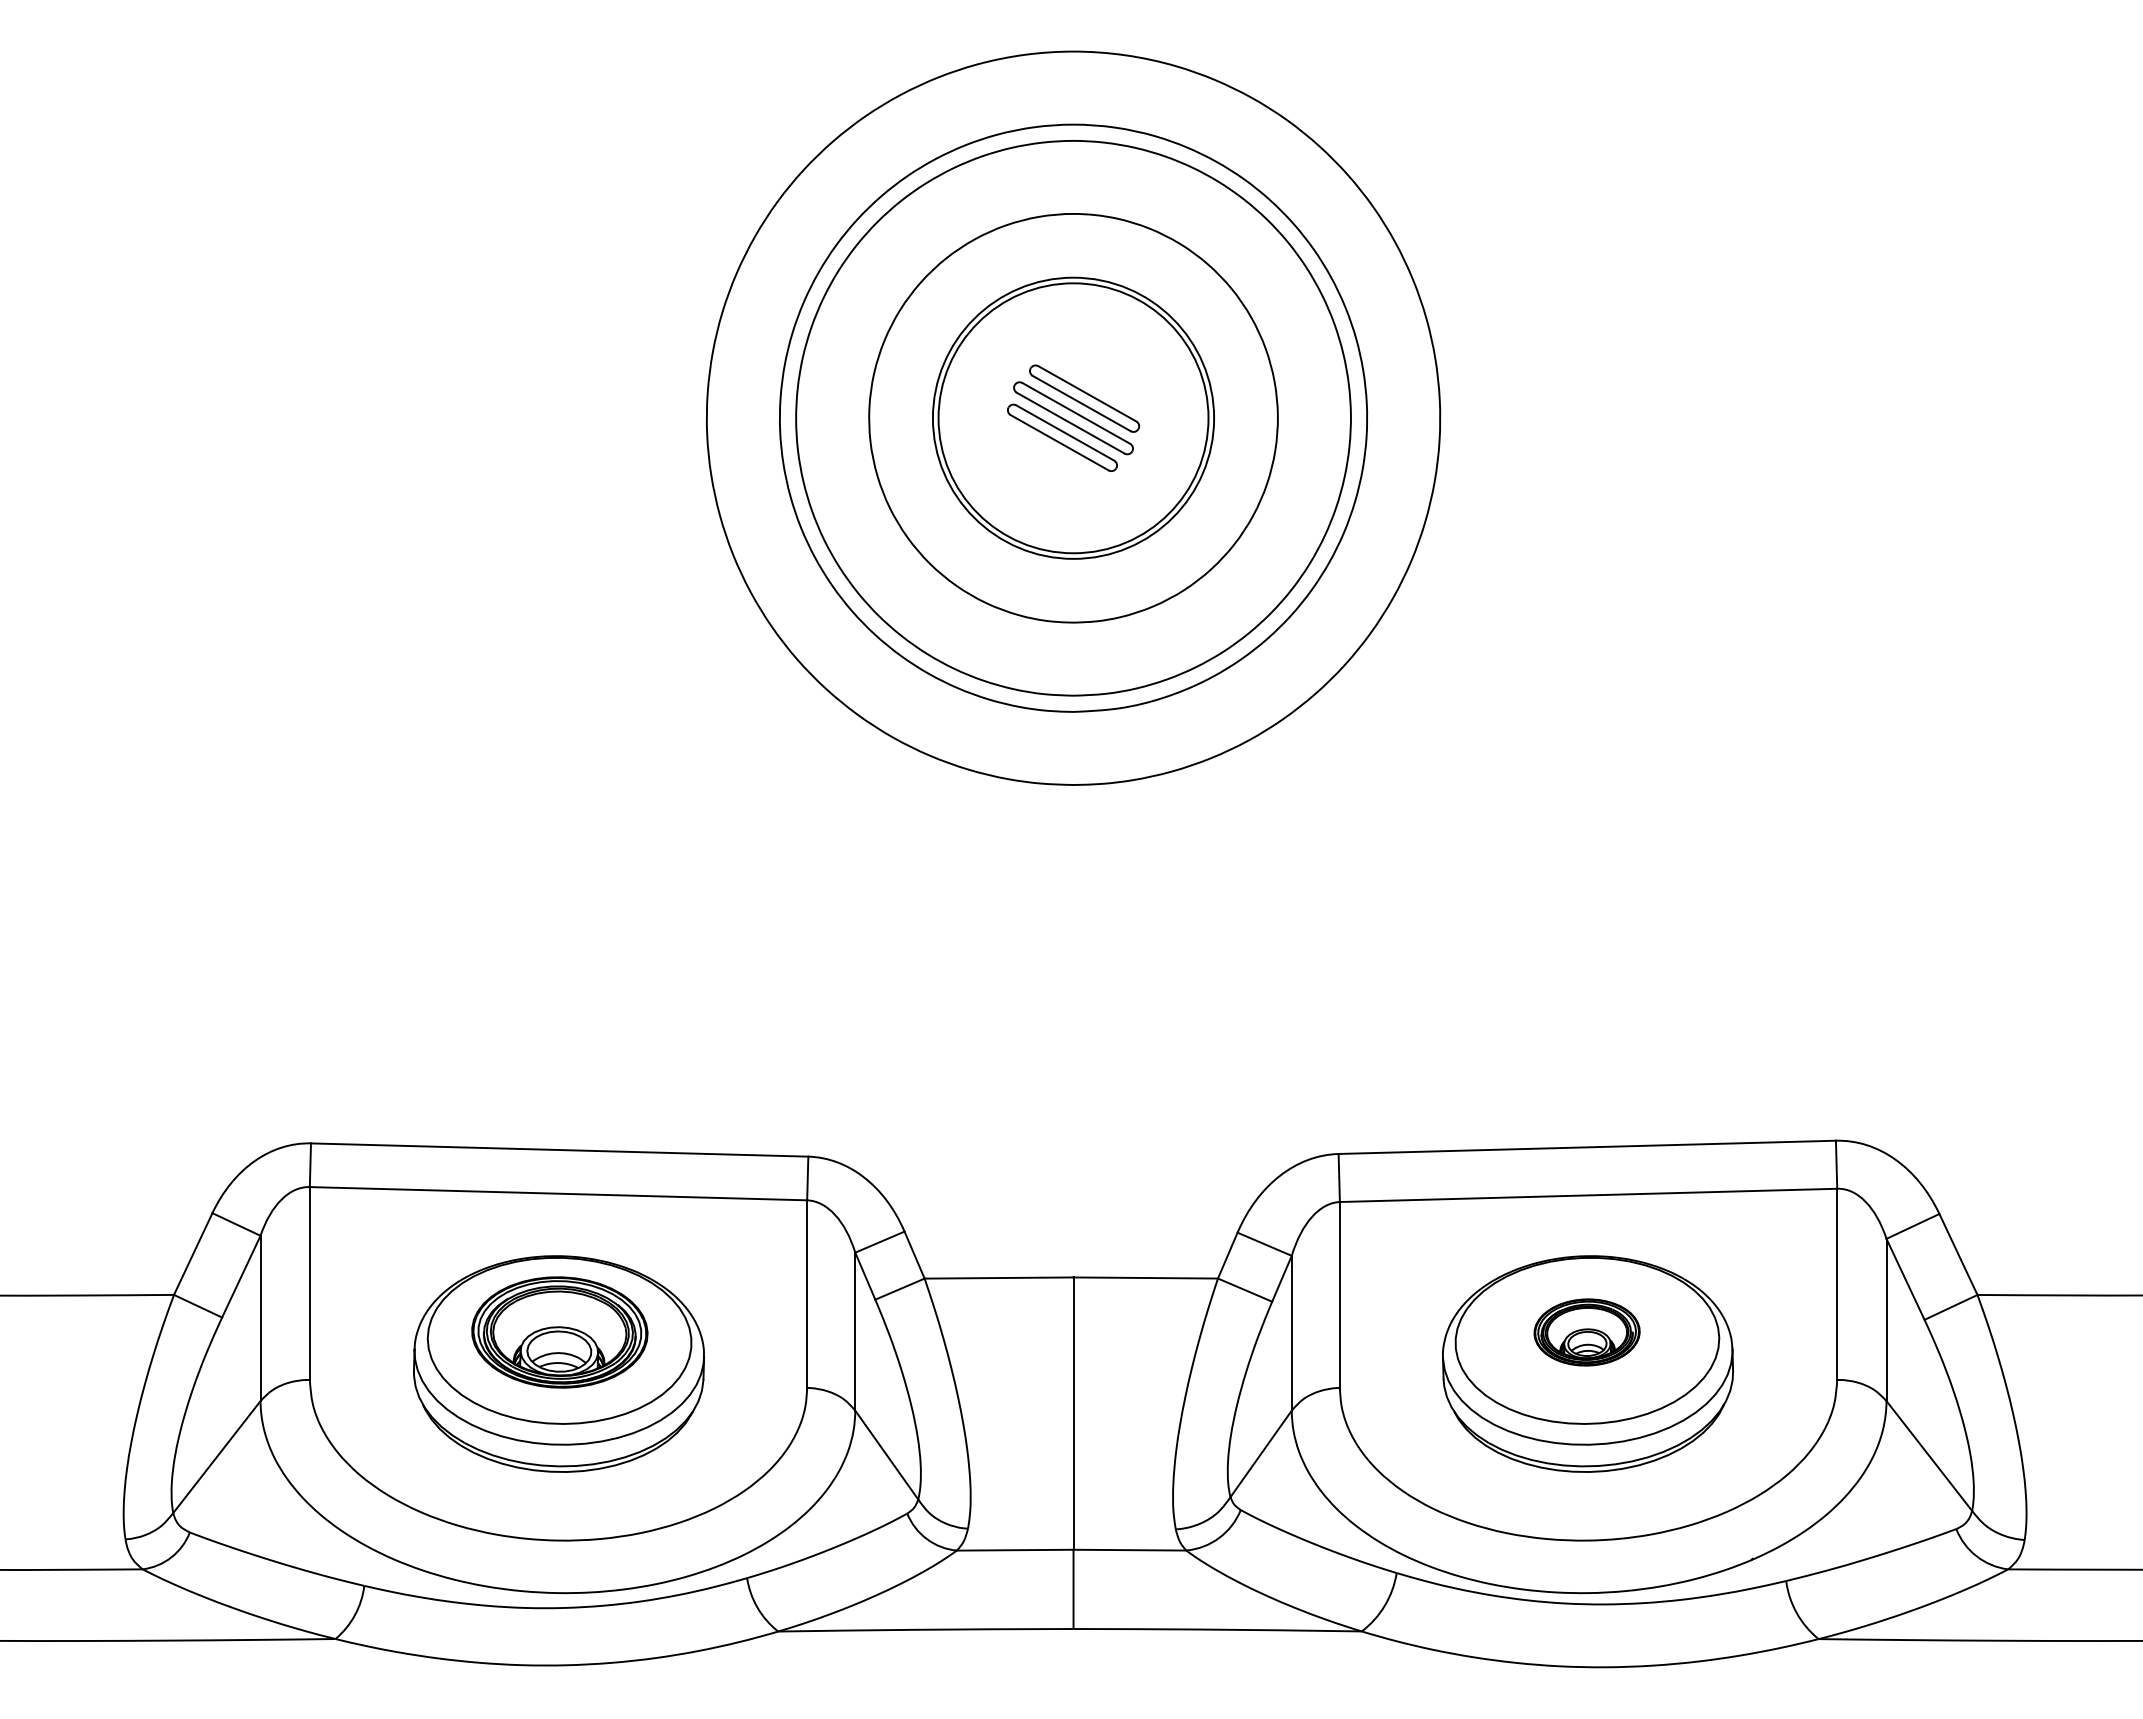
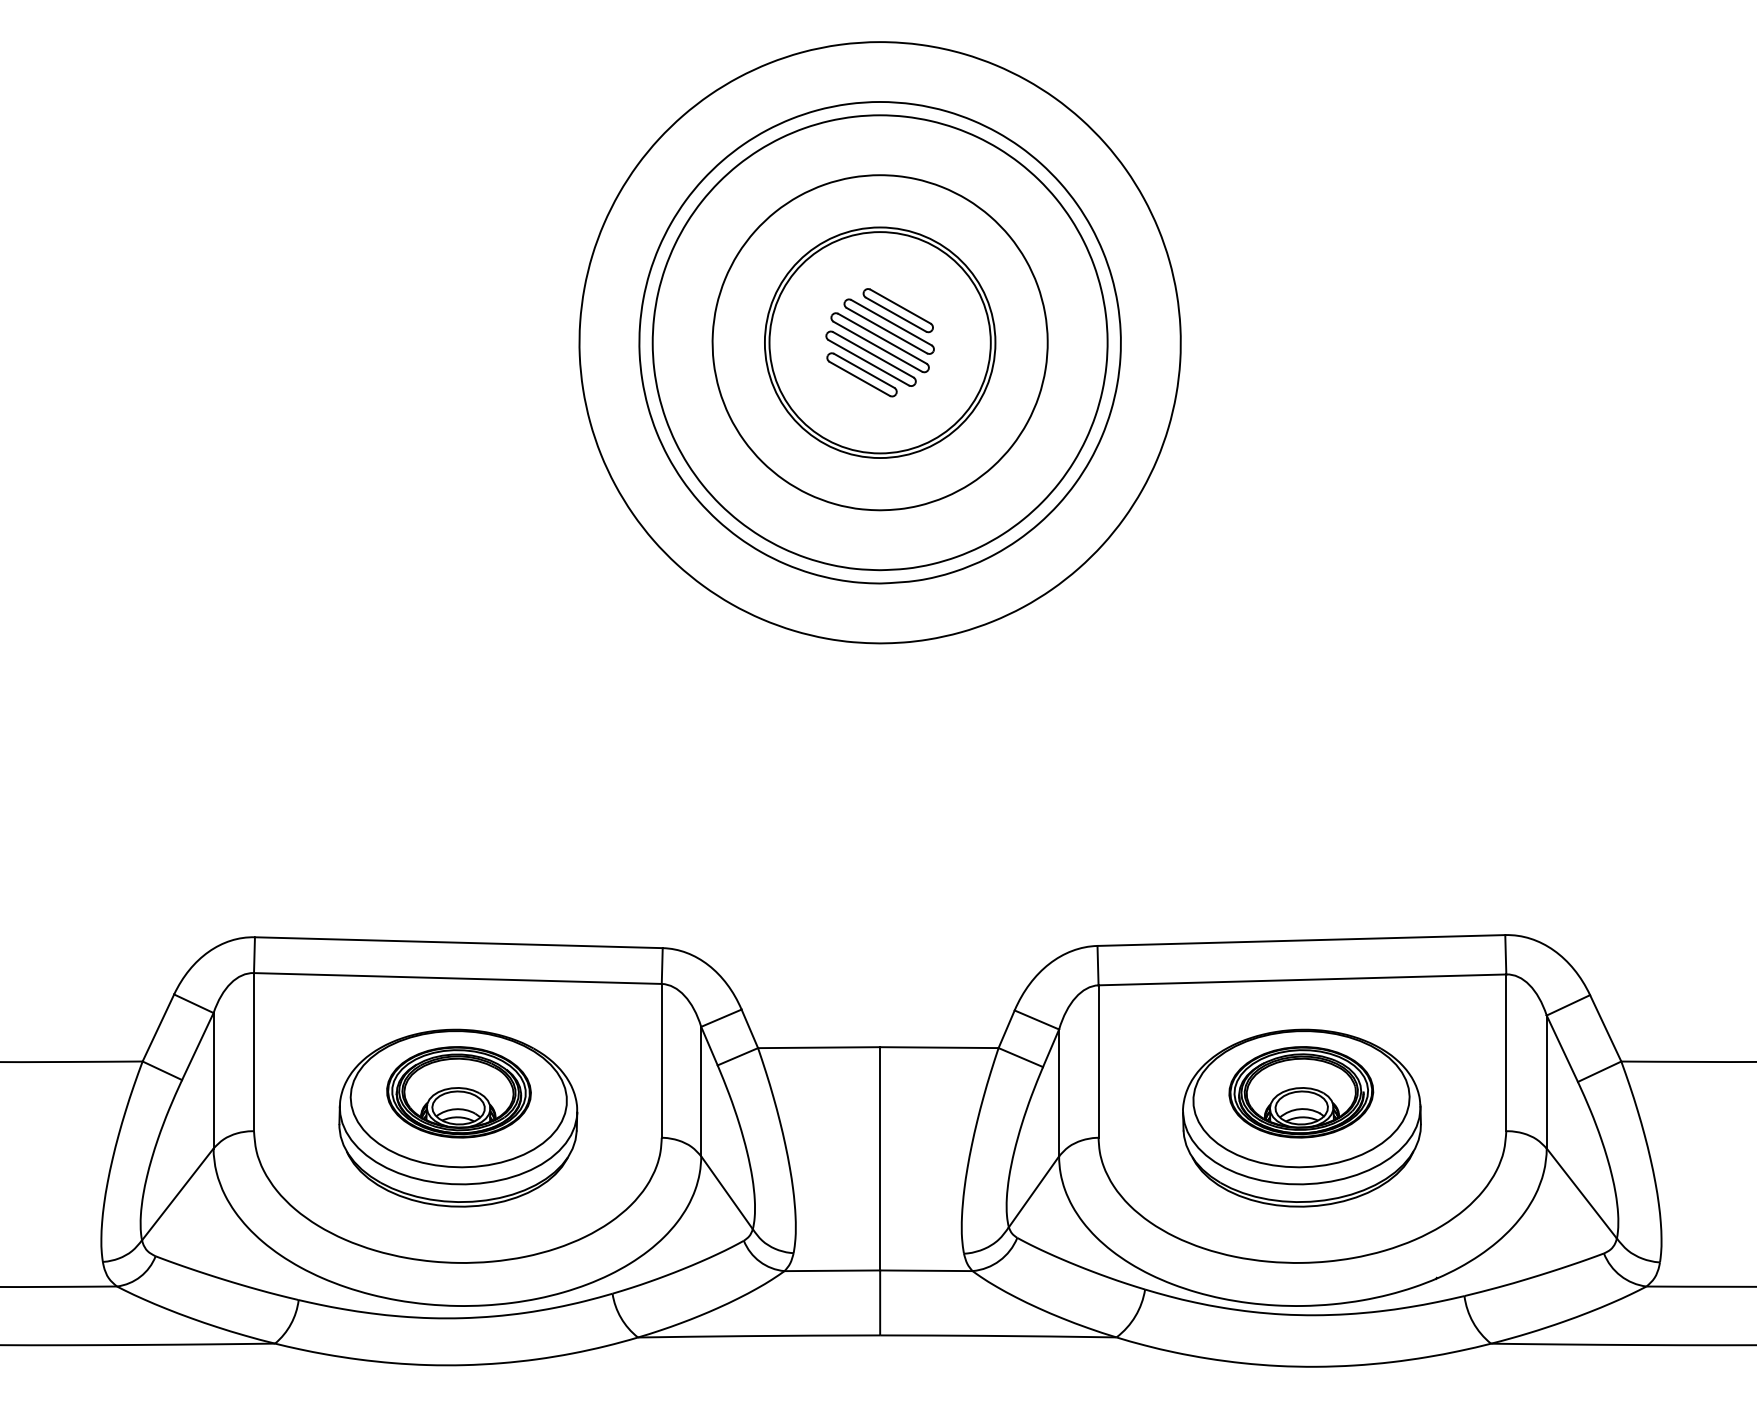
part: (1095, 378) -> (898, 310), added
part: (1051, 457) -> (862, 374), added
part: (1586, 1332) -> (1300, 1092), size x1.67

